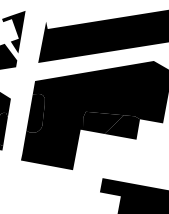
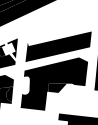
fill: (34, 113) -> (25, 85), removed
fill: (122, 125) -> (66, 88), removed

